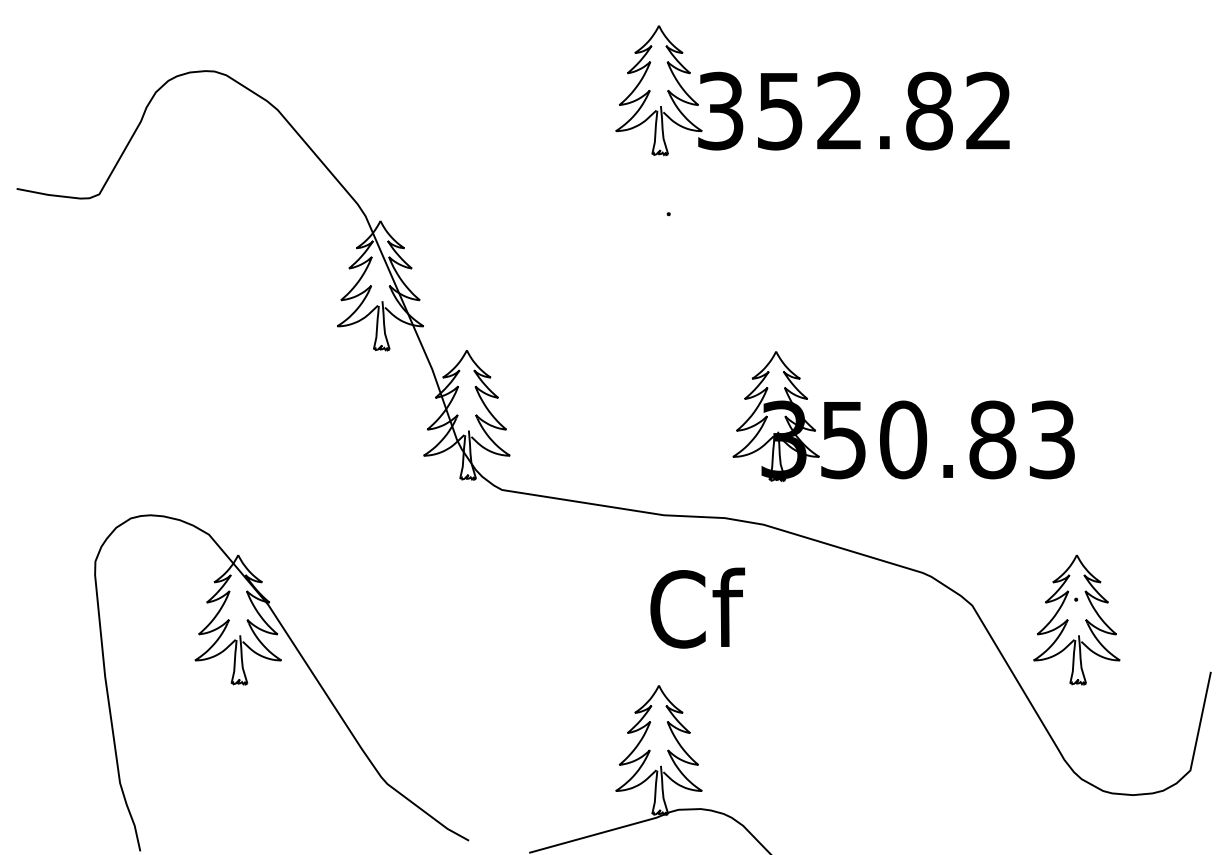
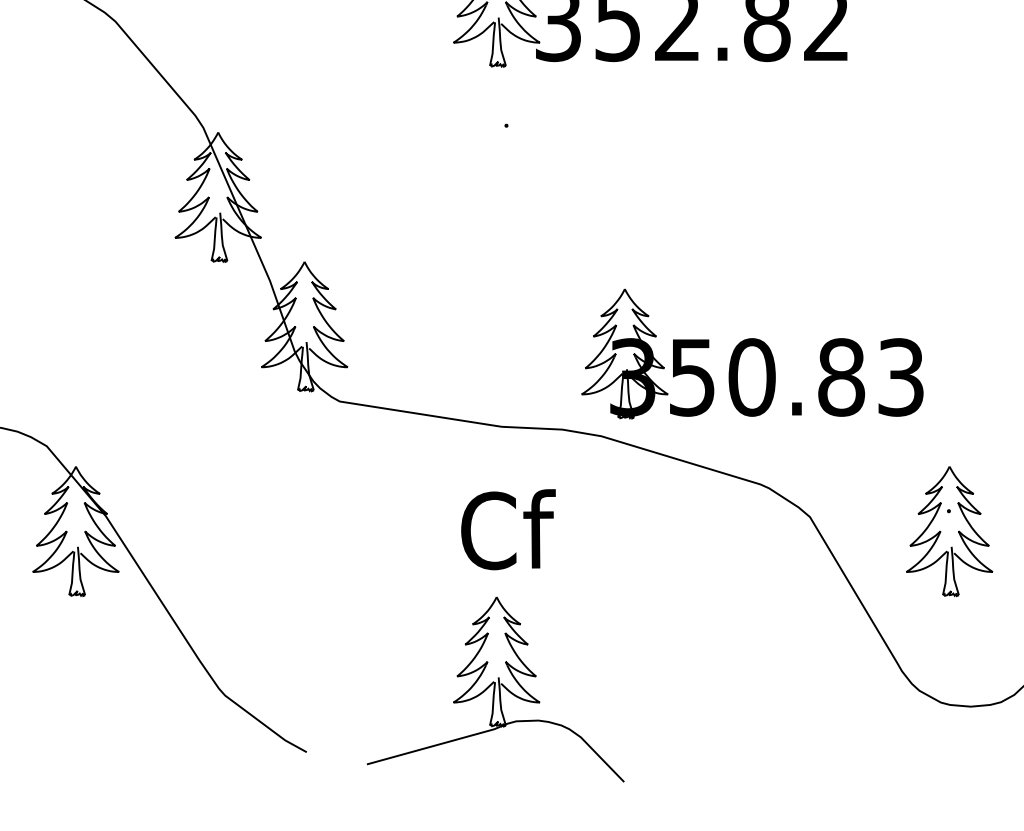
part: (903, 416) -> (752, 354), moved
text: (697, 607) -> (508, 529), moved
part: (1076, 619) -> (949, 531), moved

